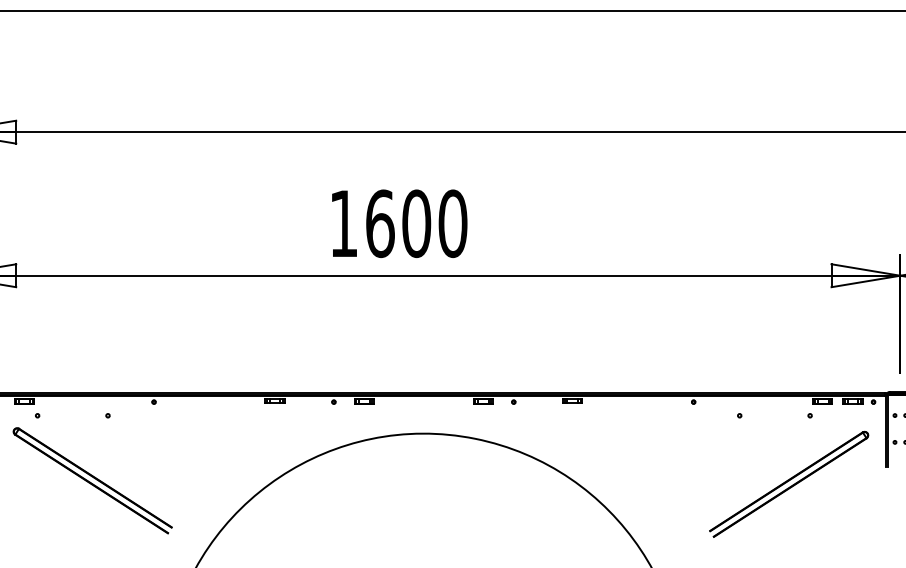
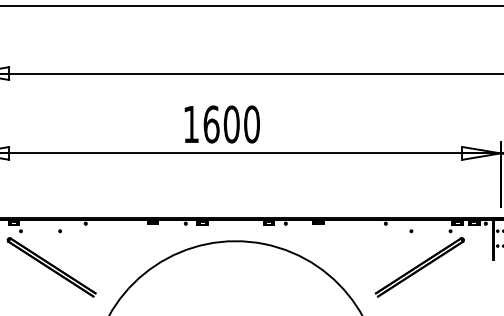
part: (788, 484) -> (419, 267), moved

